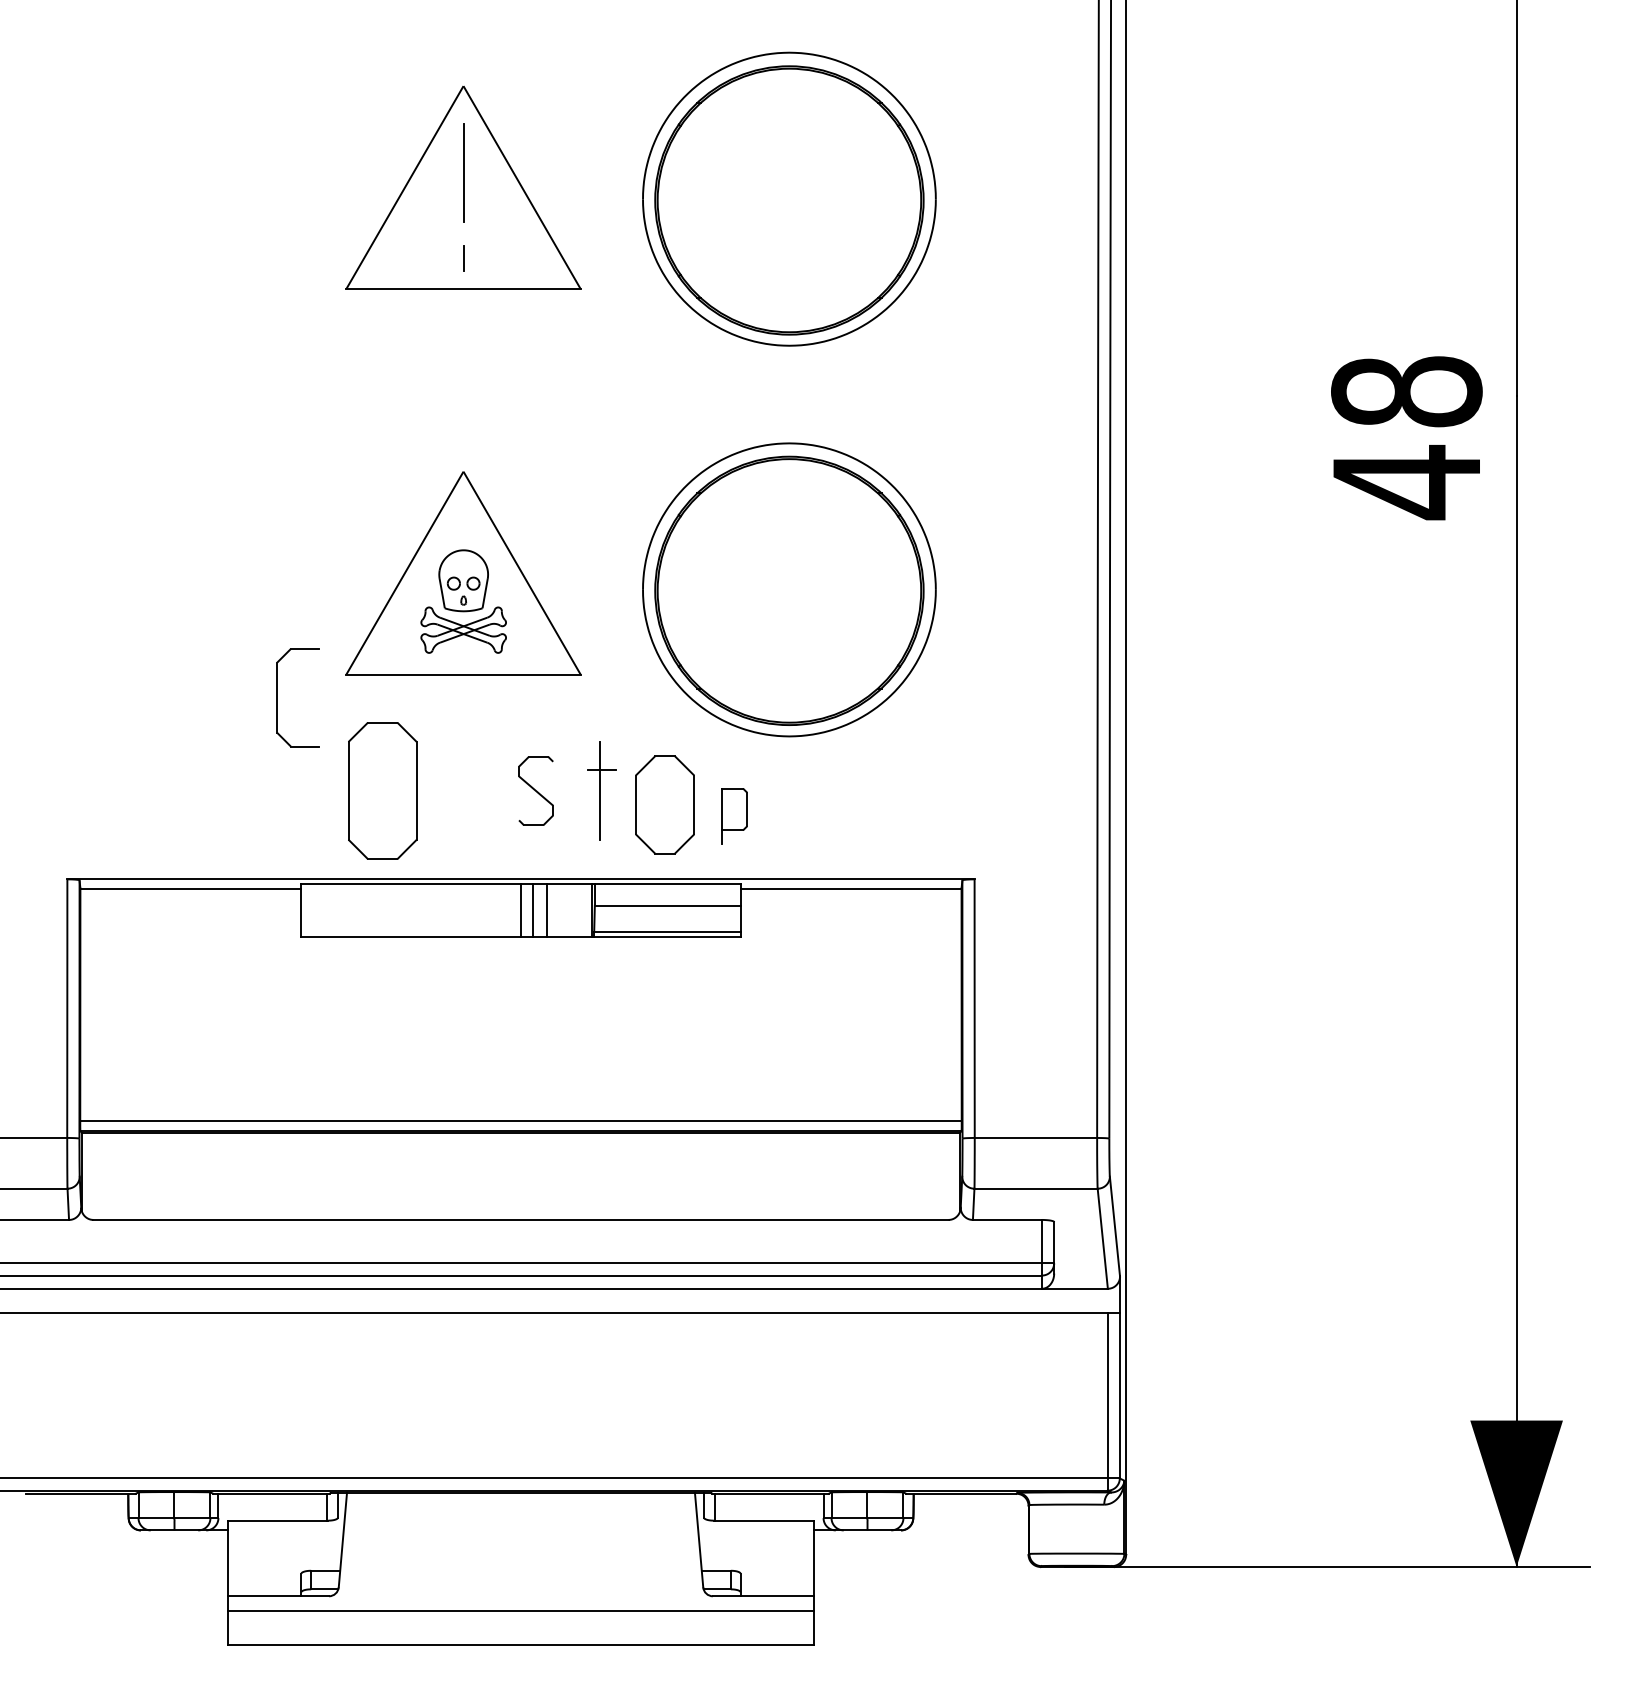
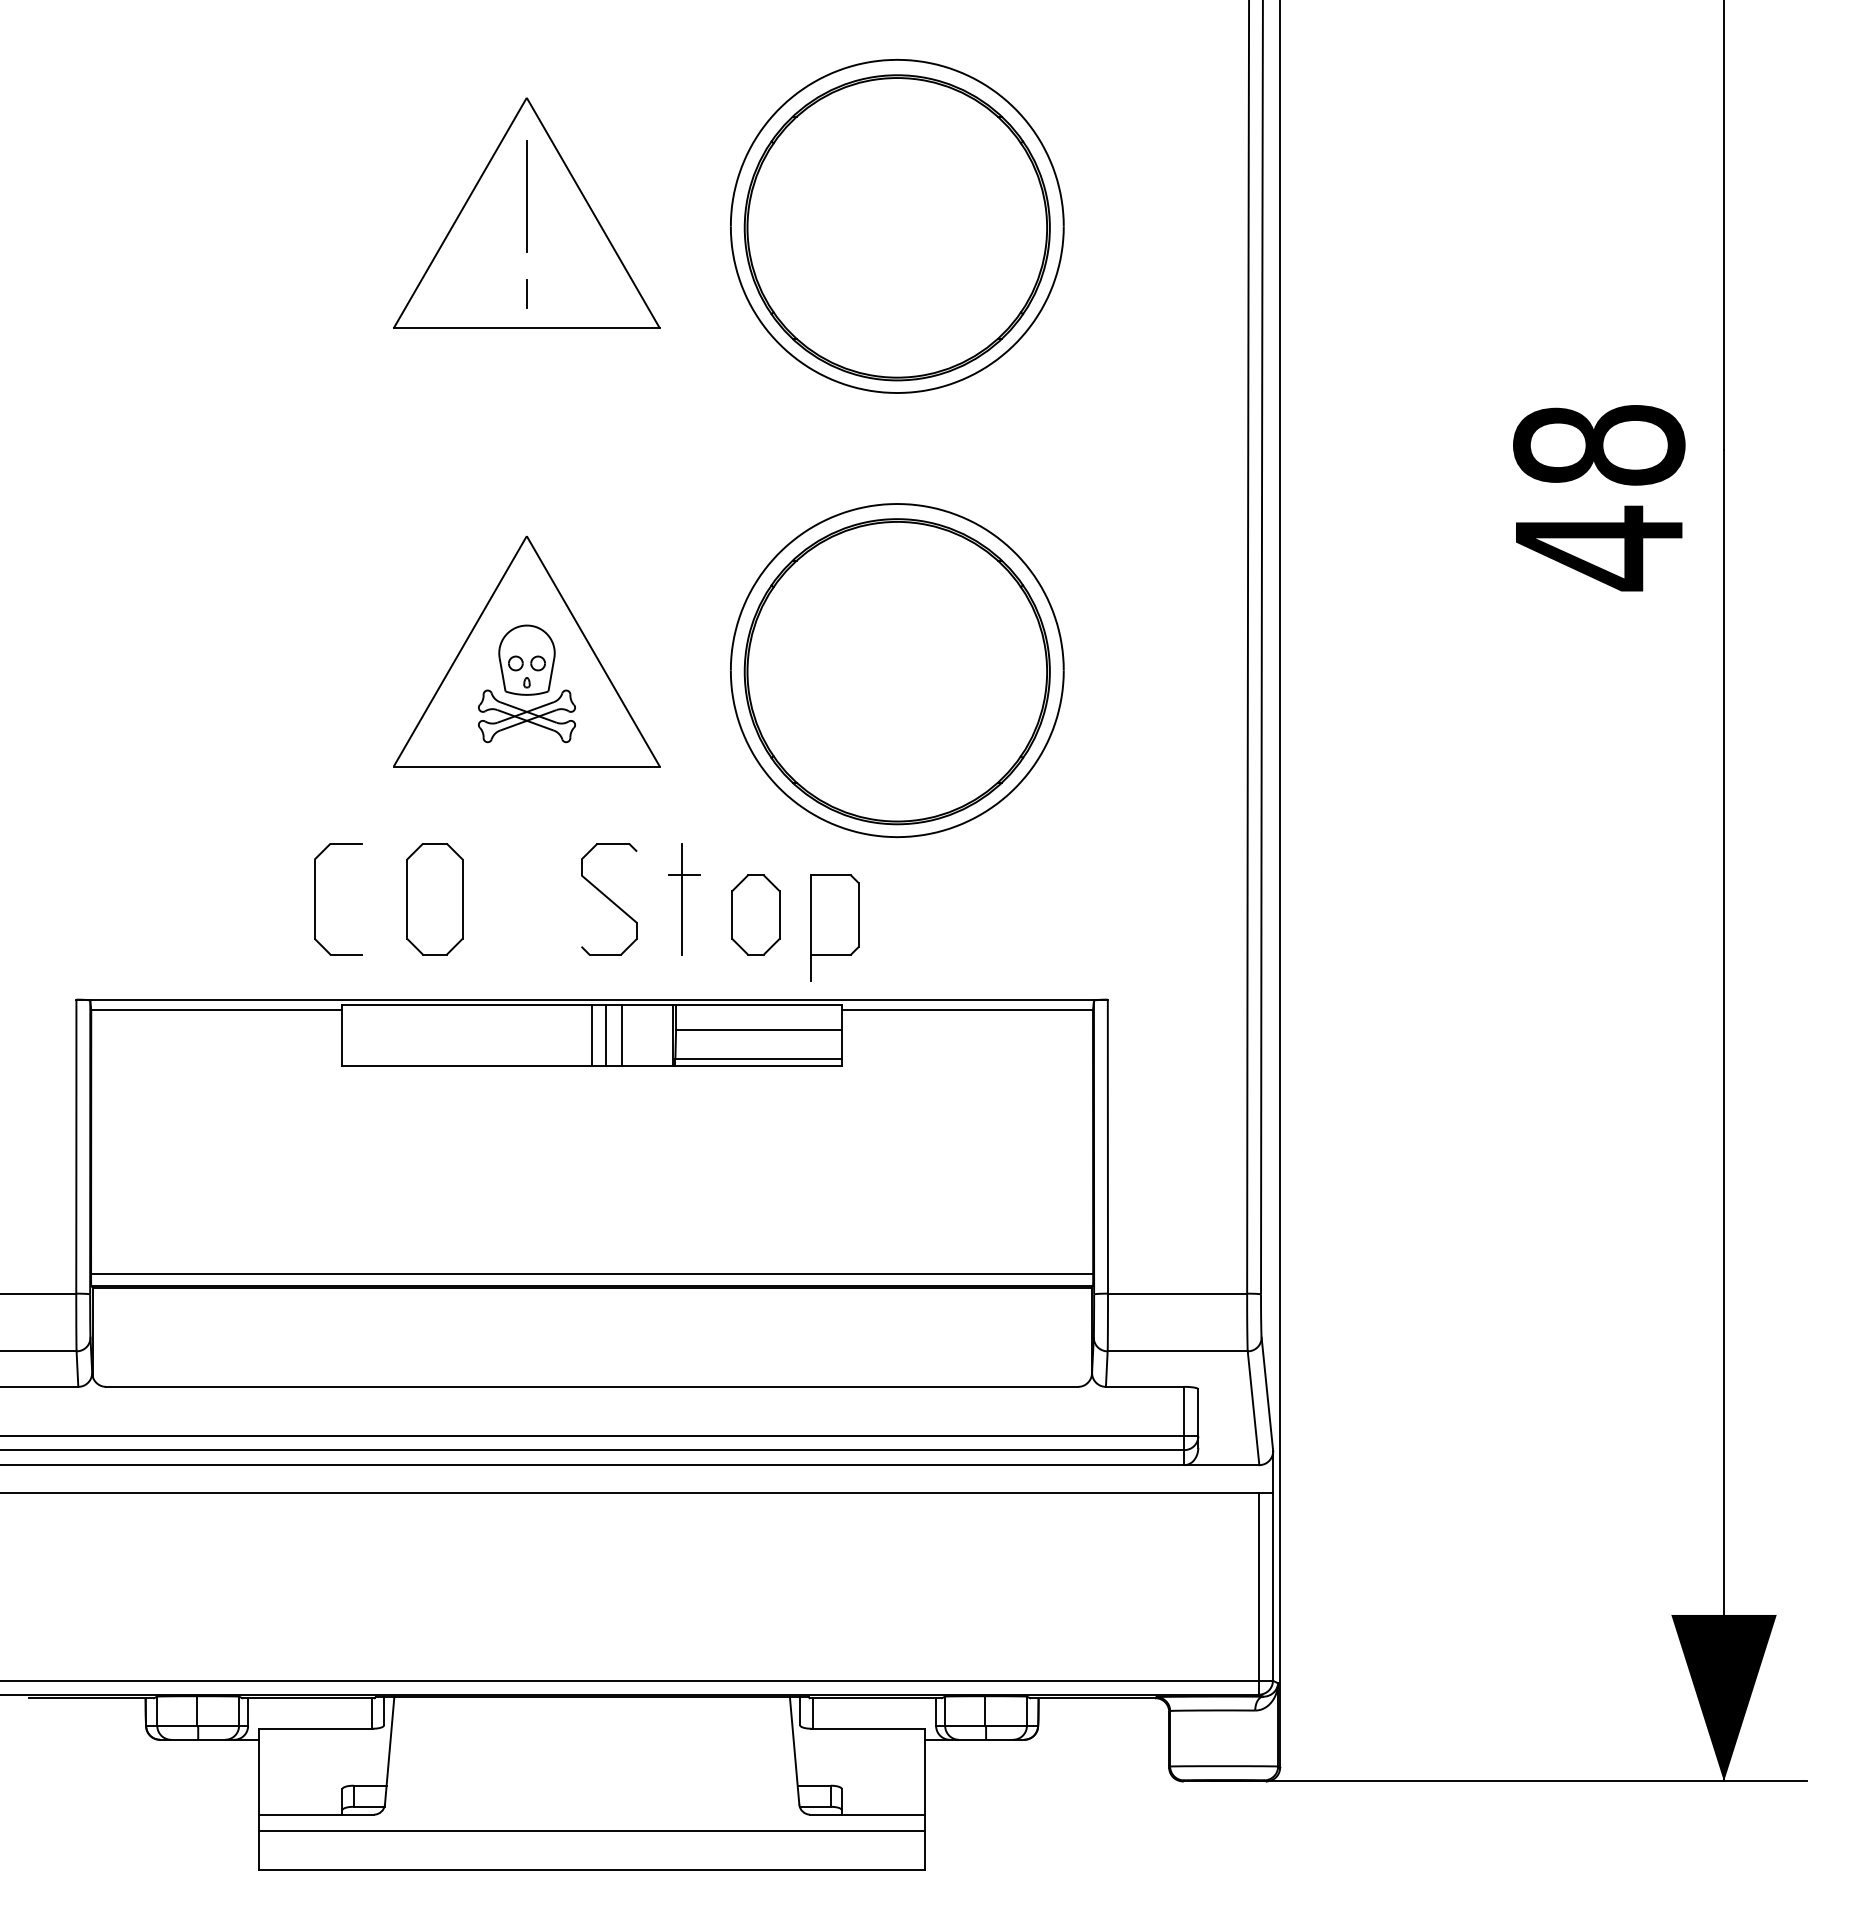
part: (277, 698) -> (315, 899), moved
part: (382, 791) -> (434, 899), size x0.71
part: (536, 791) -> (609, 899), size x1.43
part: (664, 804) -> (755, 914), size x0.71
part: (734, 815) -> (834, 927), size x1.67

